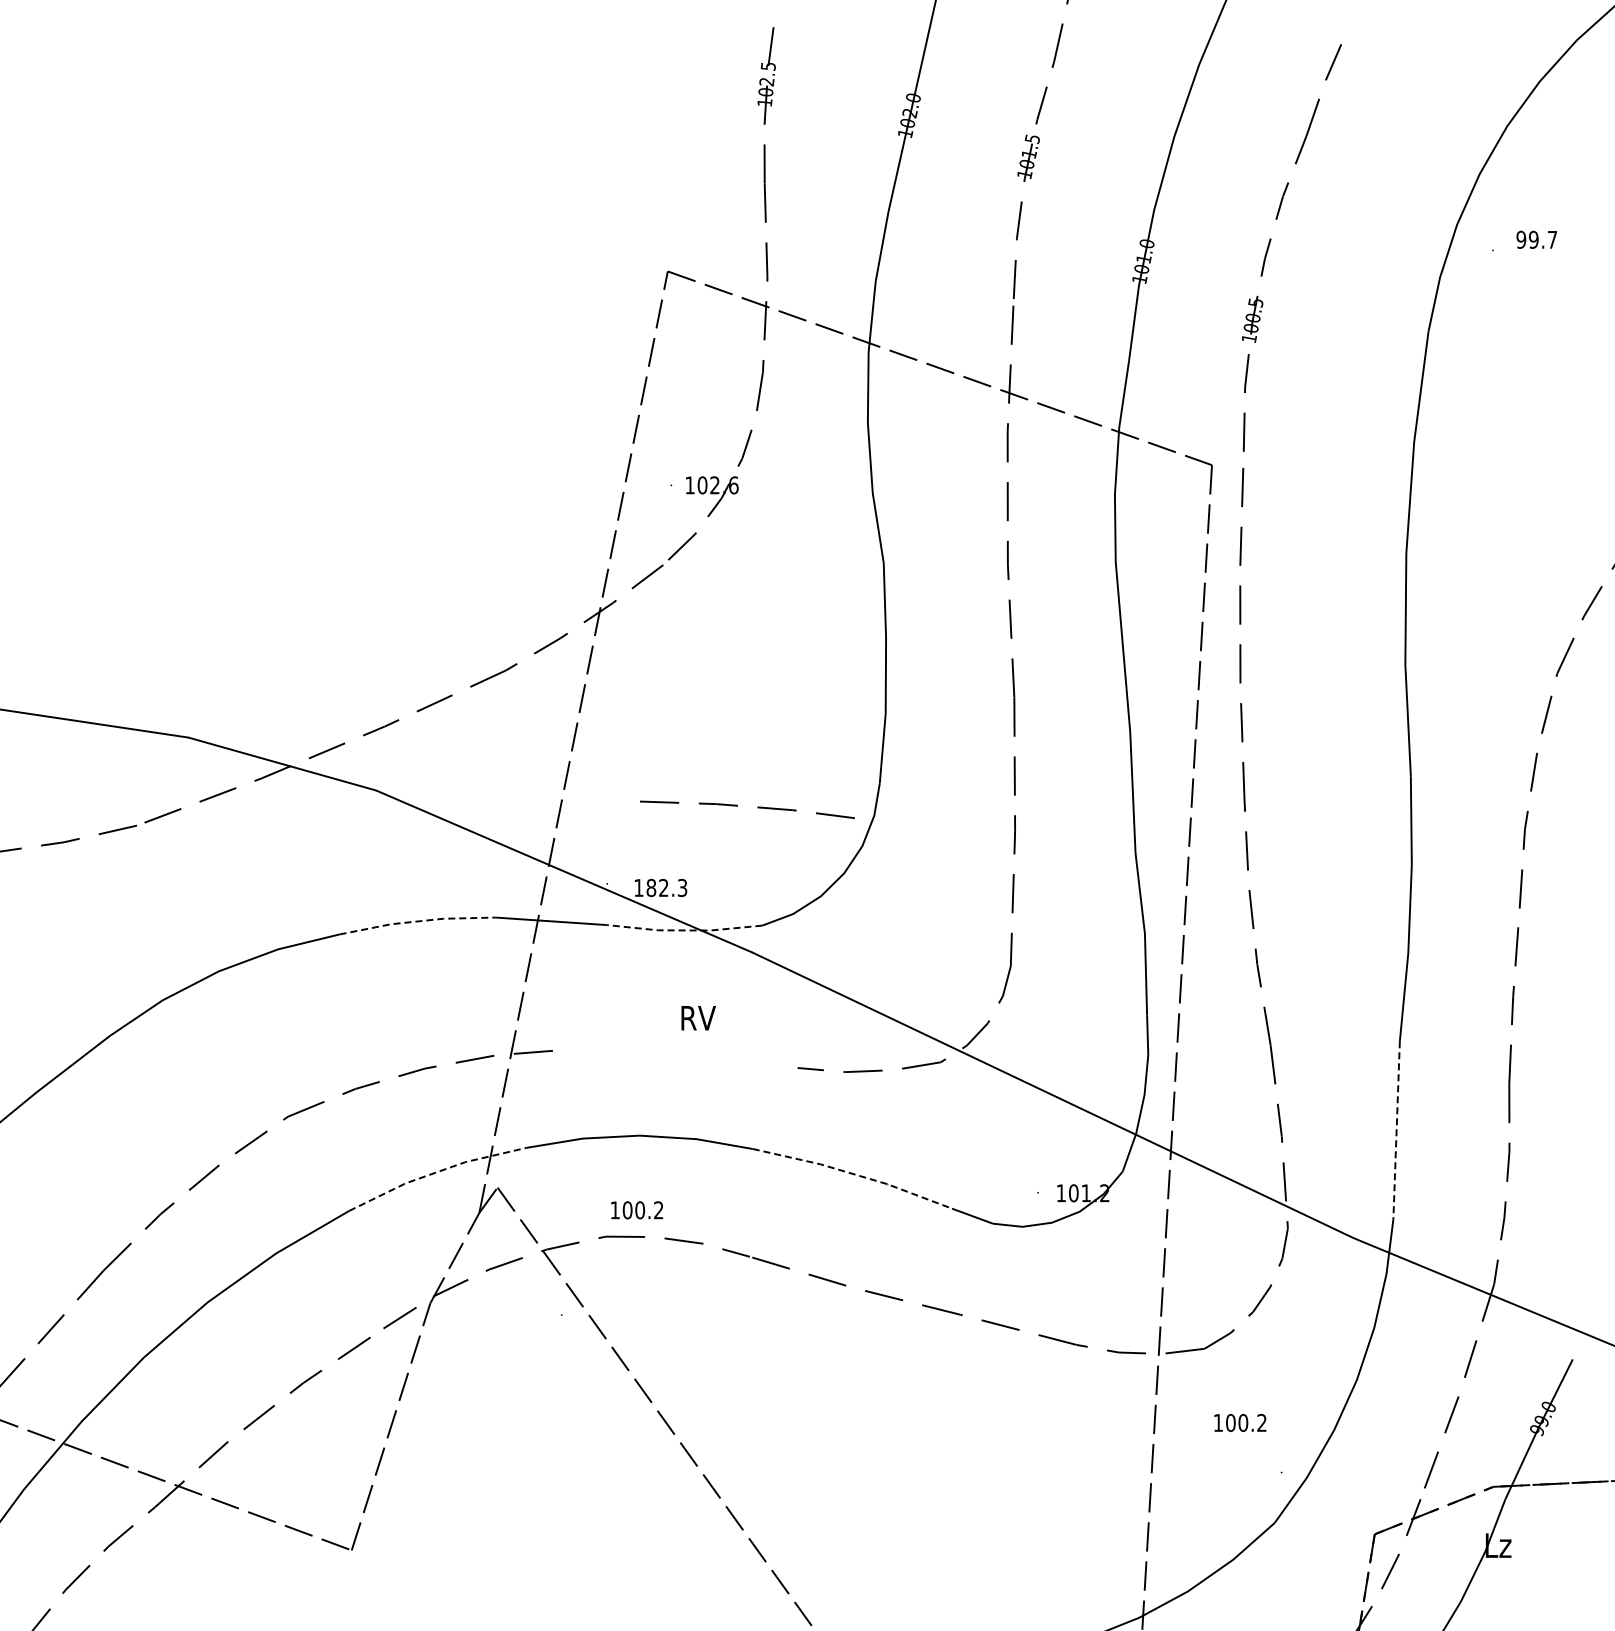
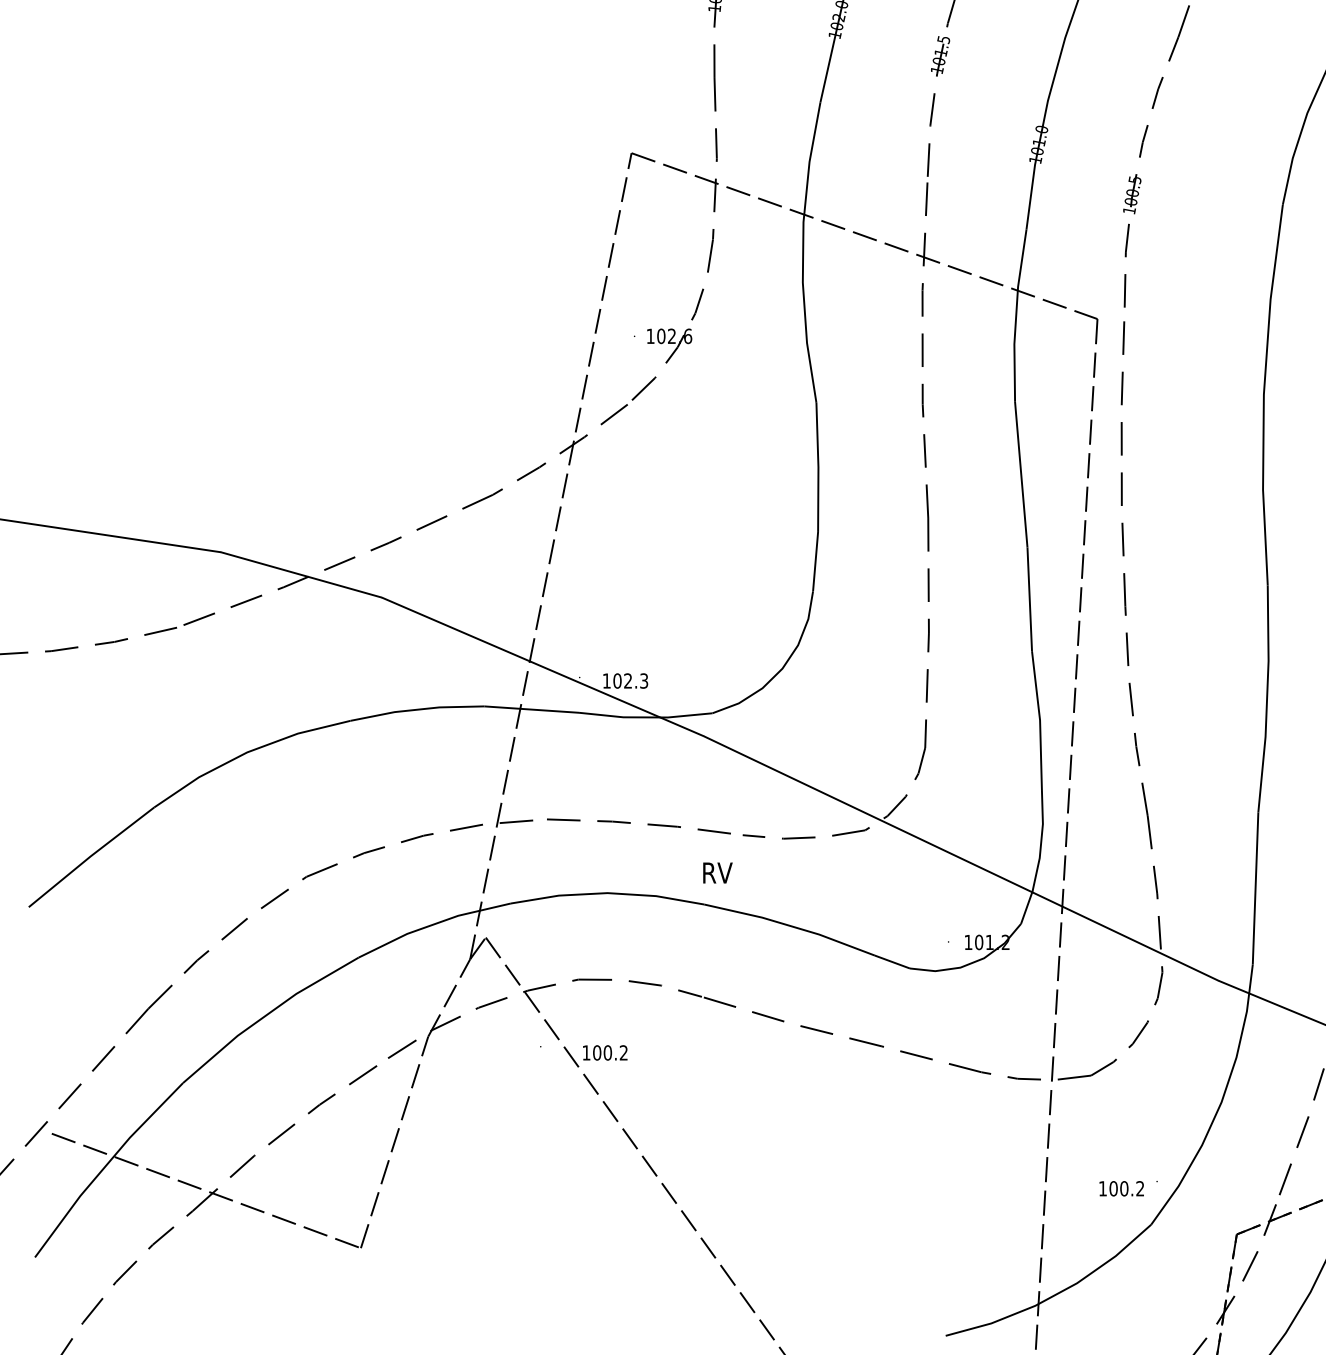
line: (757, 808) -> (647, 825), moved
text: (651, 887) -> (617, 680), 182.3 -> 102.3
line: (417, 921) -> (417, 709), dashed -> solid
line: (683, 930) -> (644, 717), dashed -> solid
text: (698, 1018) -> (717, 873), moved
line: (1396, 1130) -> (1255, 888), dashed -> solid
line: (435, 1172) -> (432, 924), dashed -> solid
line: (853, 1174) -> (790, 926), dashed -> solid
text: (637, 1210) -> (605, 1053), moved
text: (1240, 1422) -> (1121, 1188), moved

